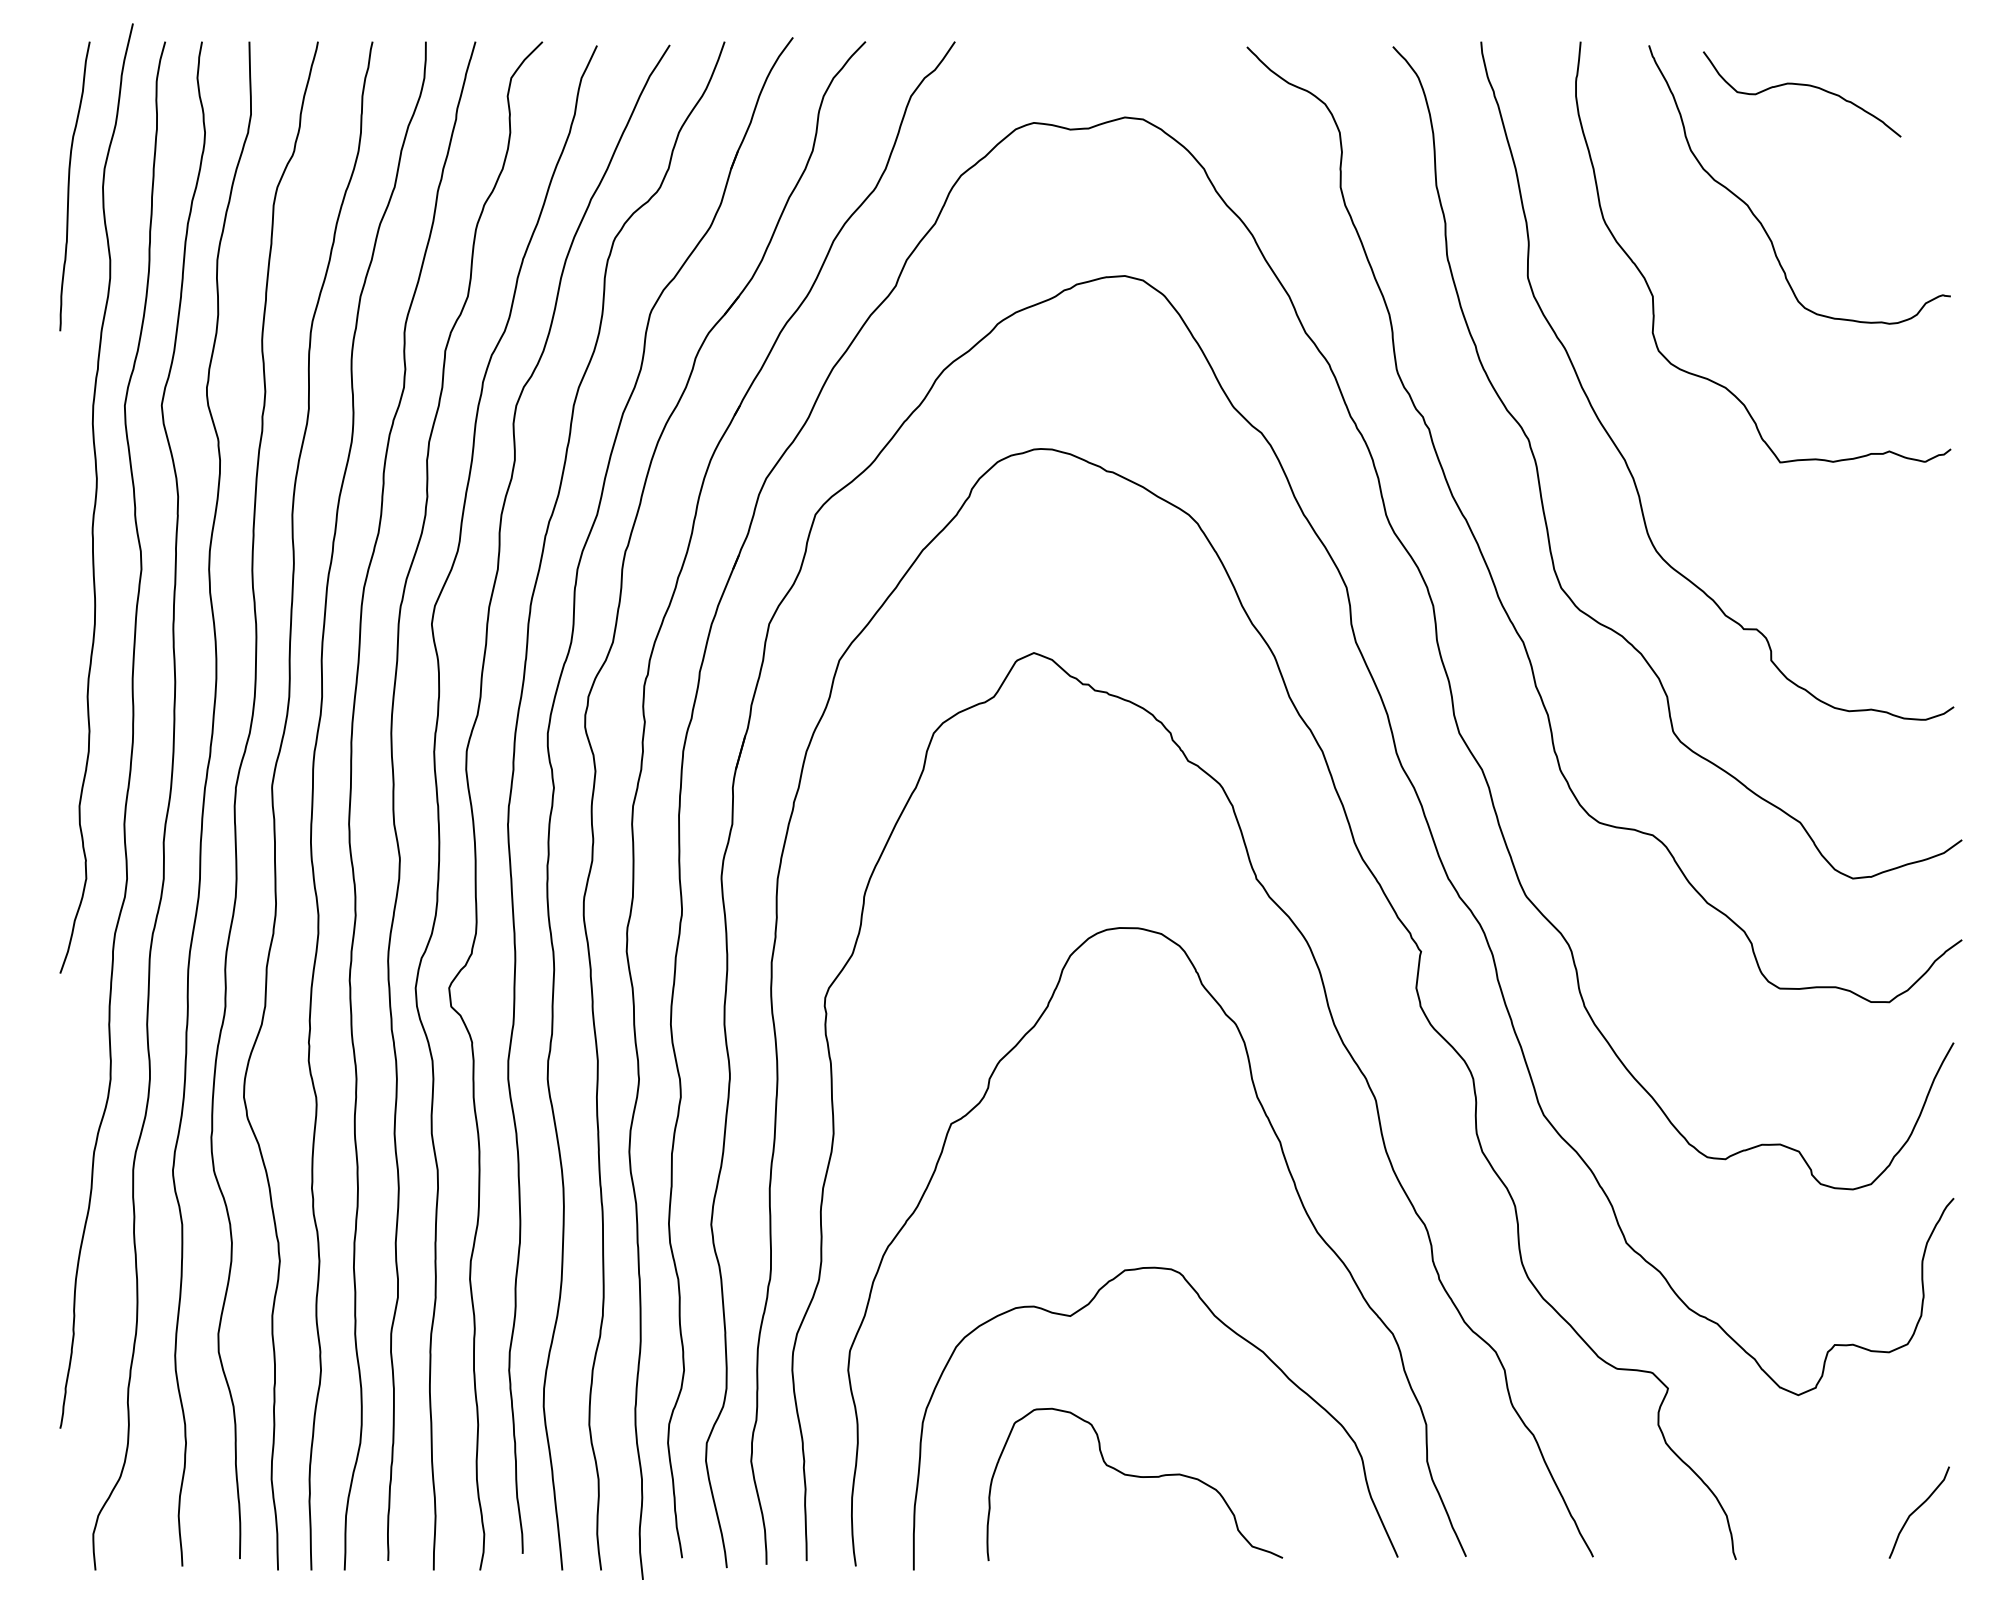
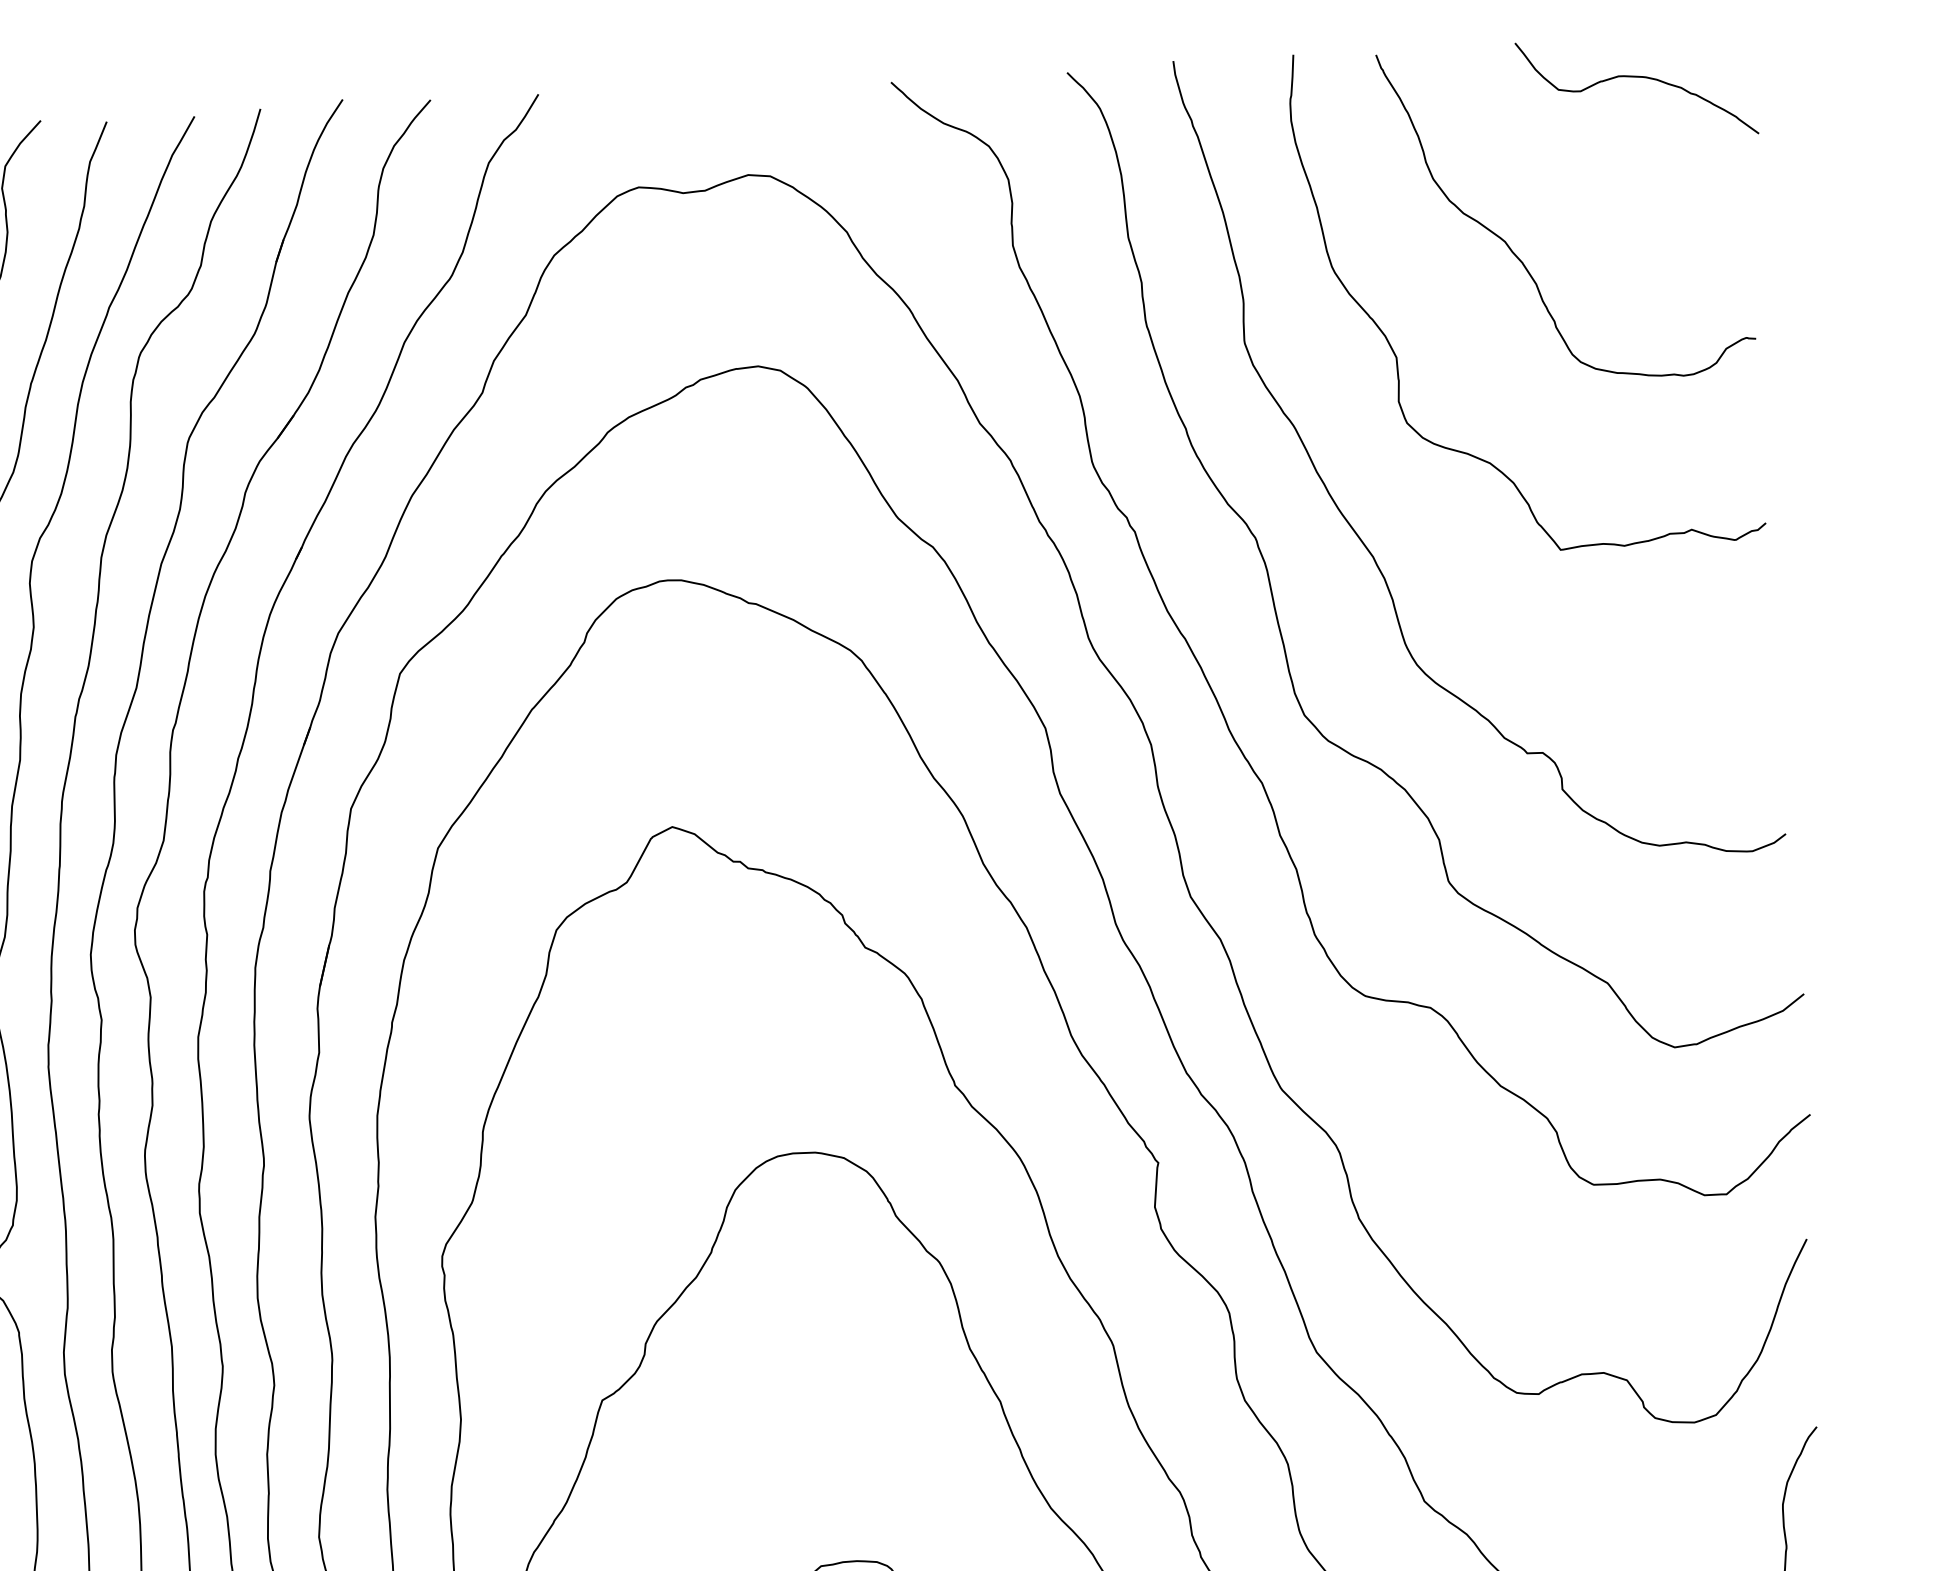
curve: (1801, 85) -> (1635, 77), moved

